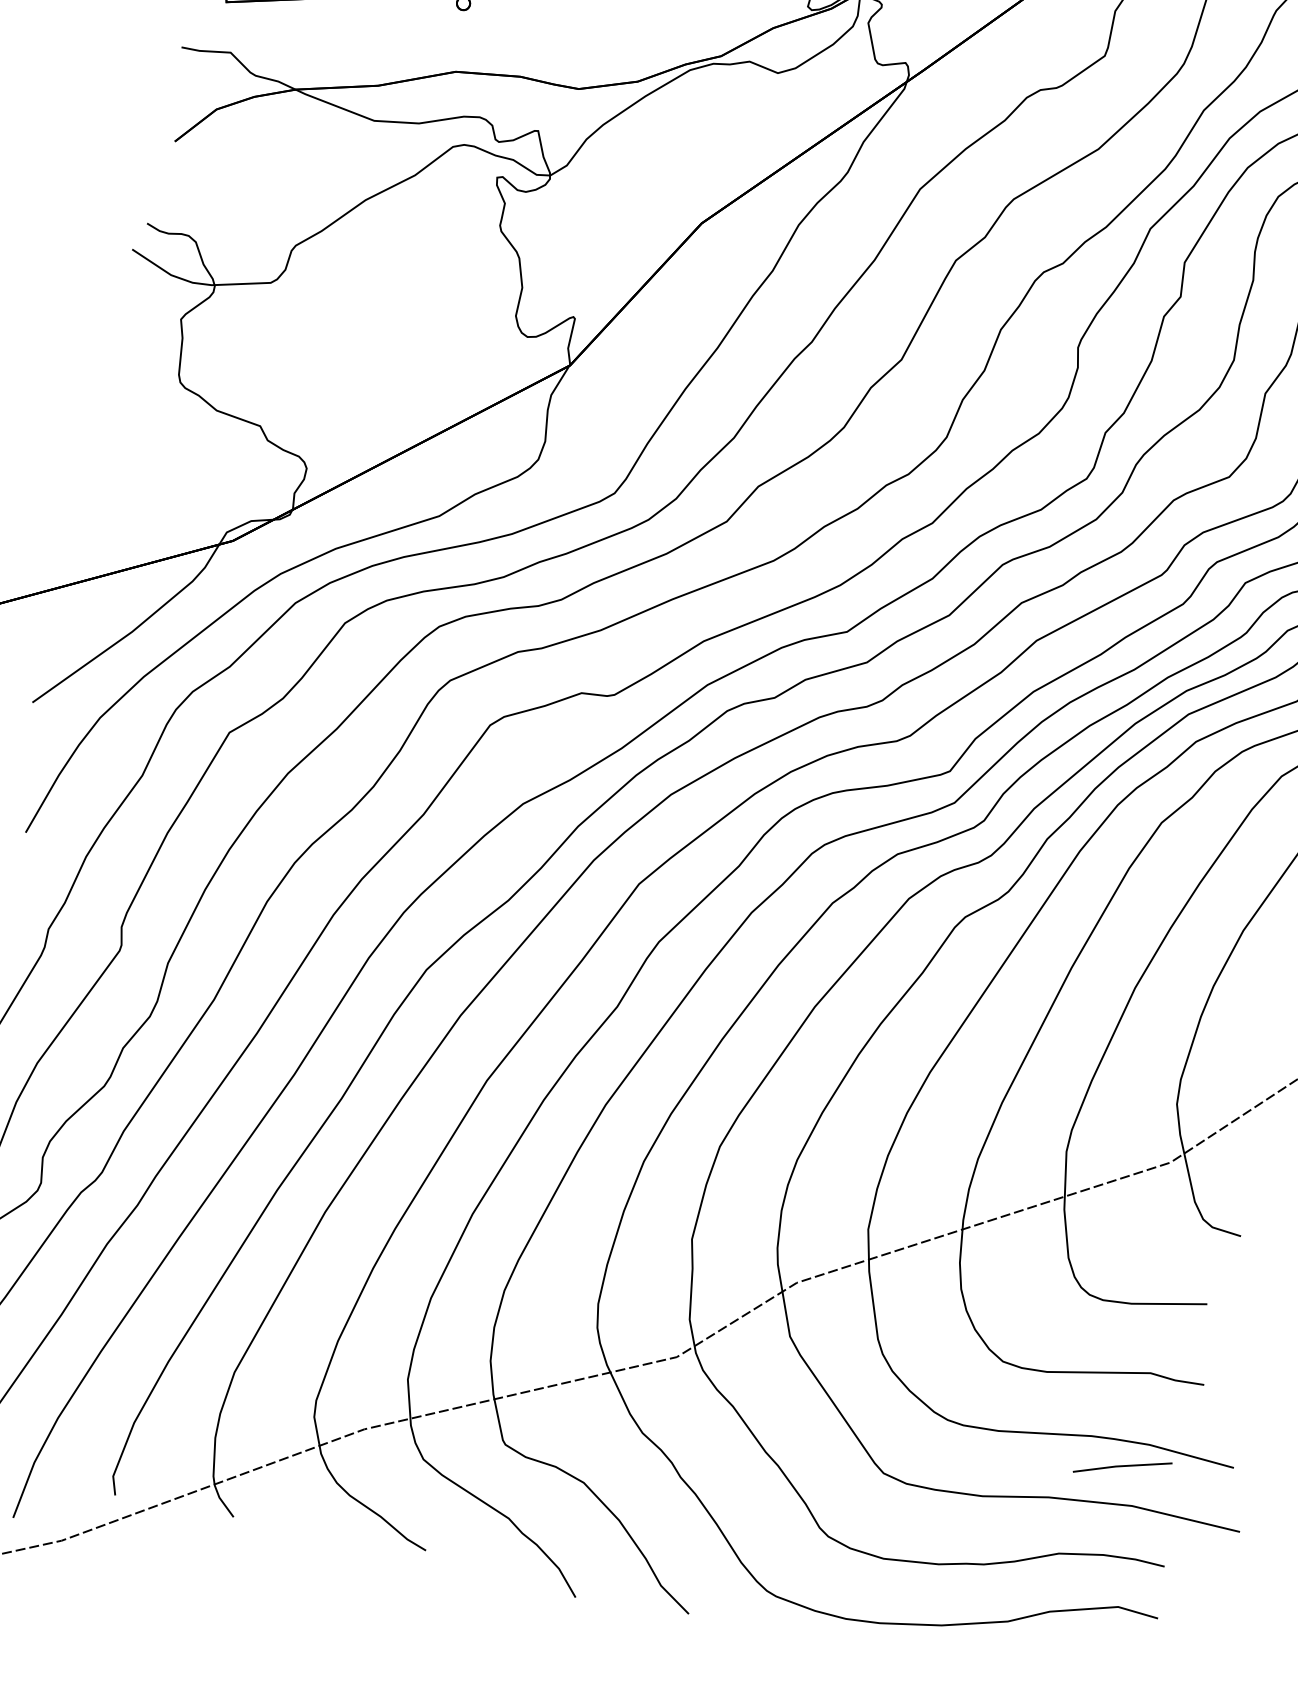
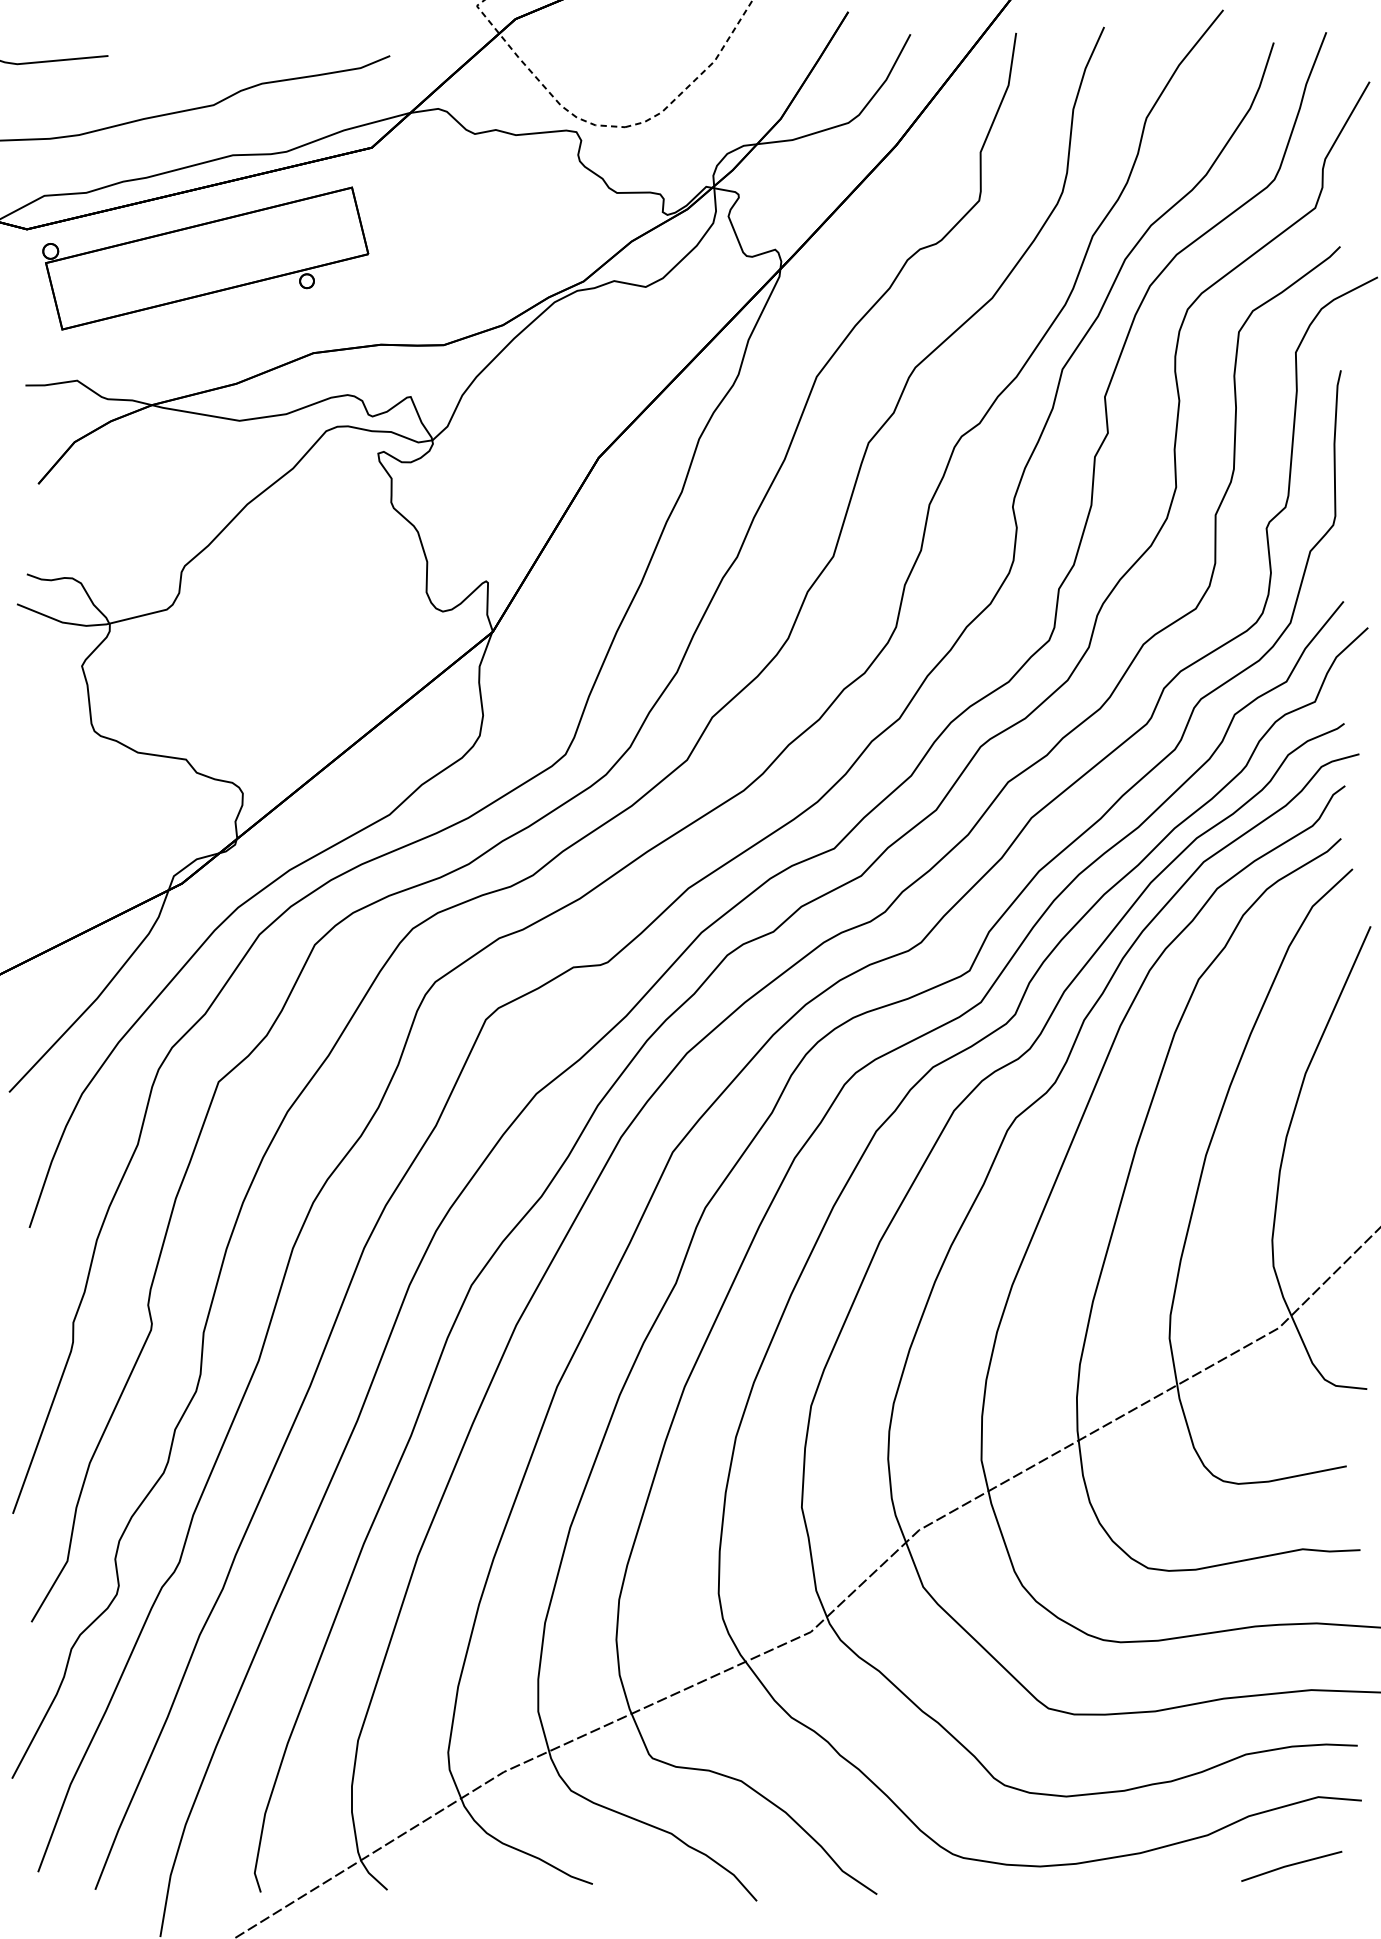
line: (1122, 1466) -> (1291, 1865), moved

